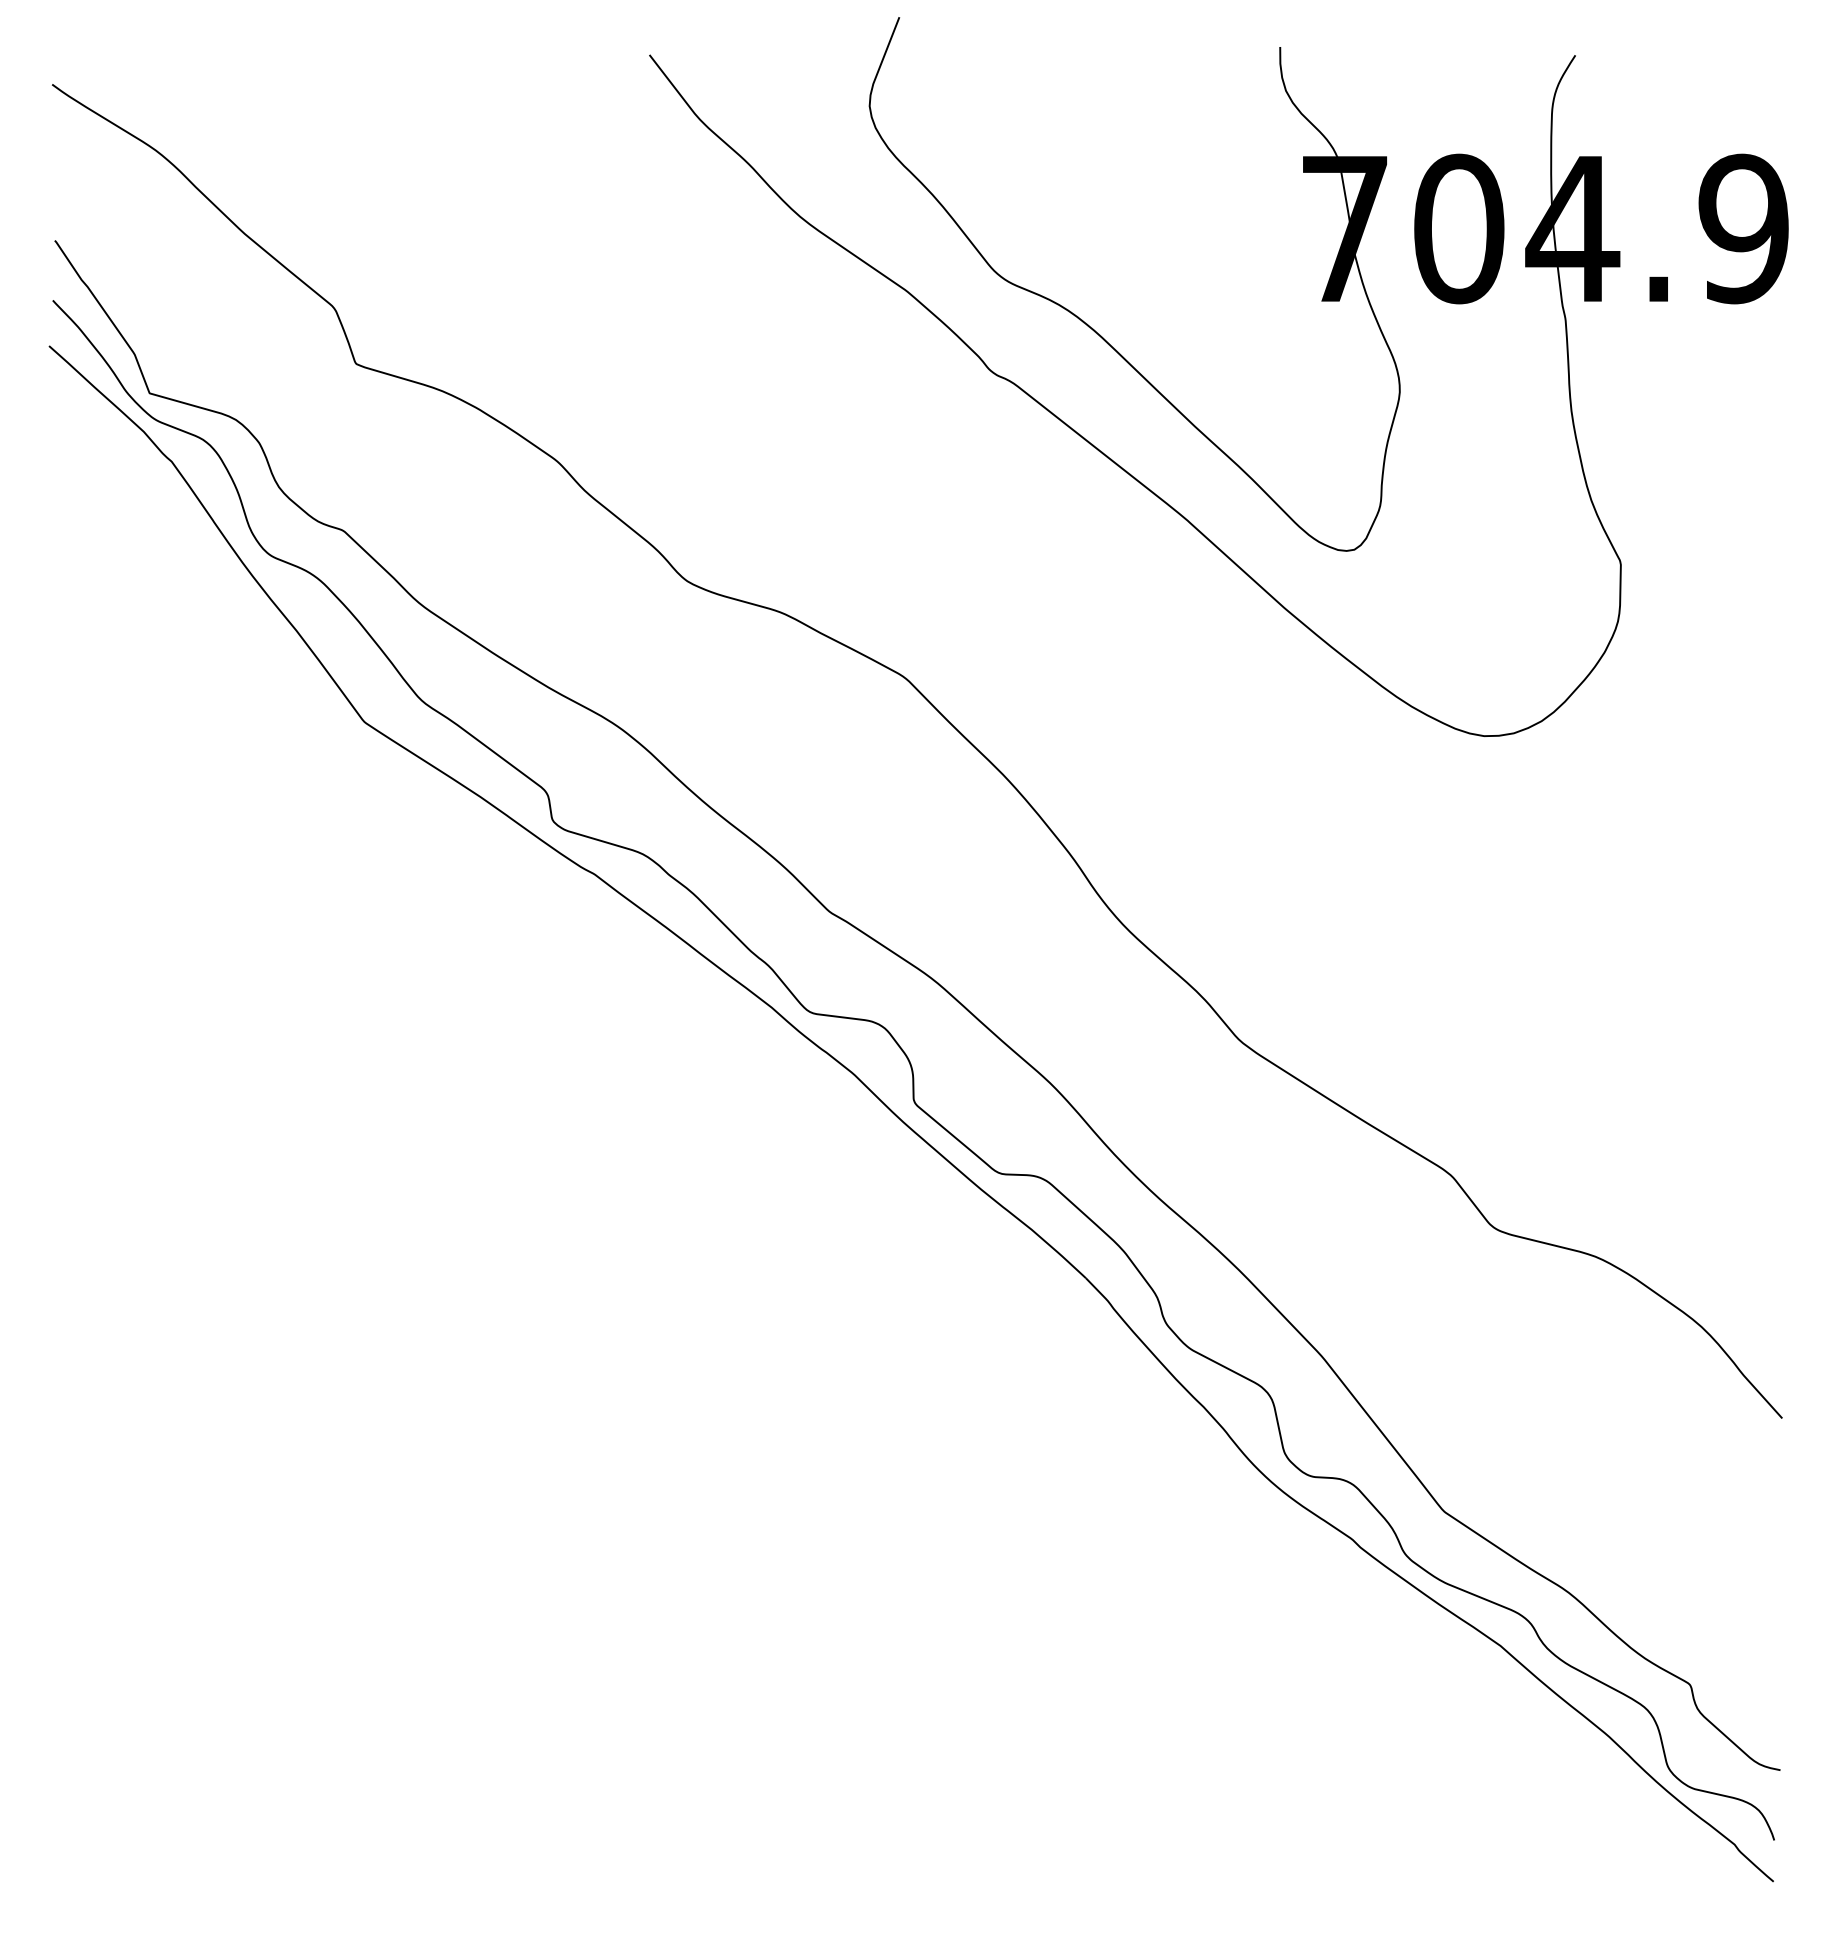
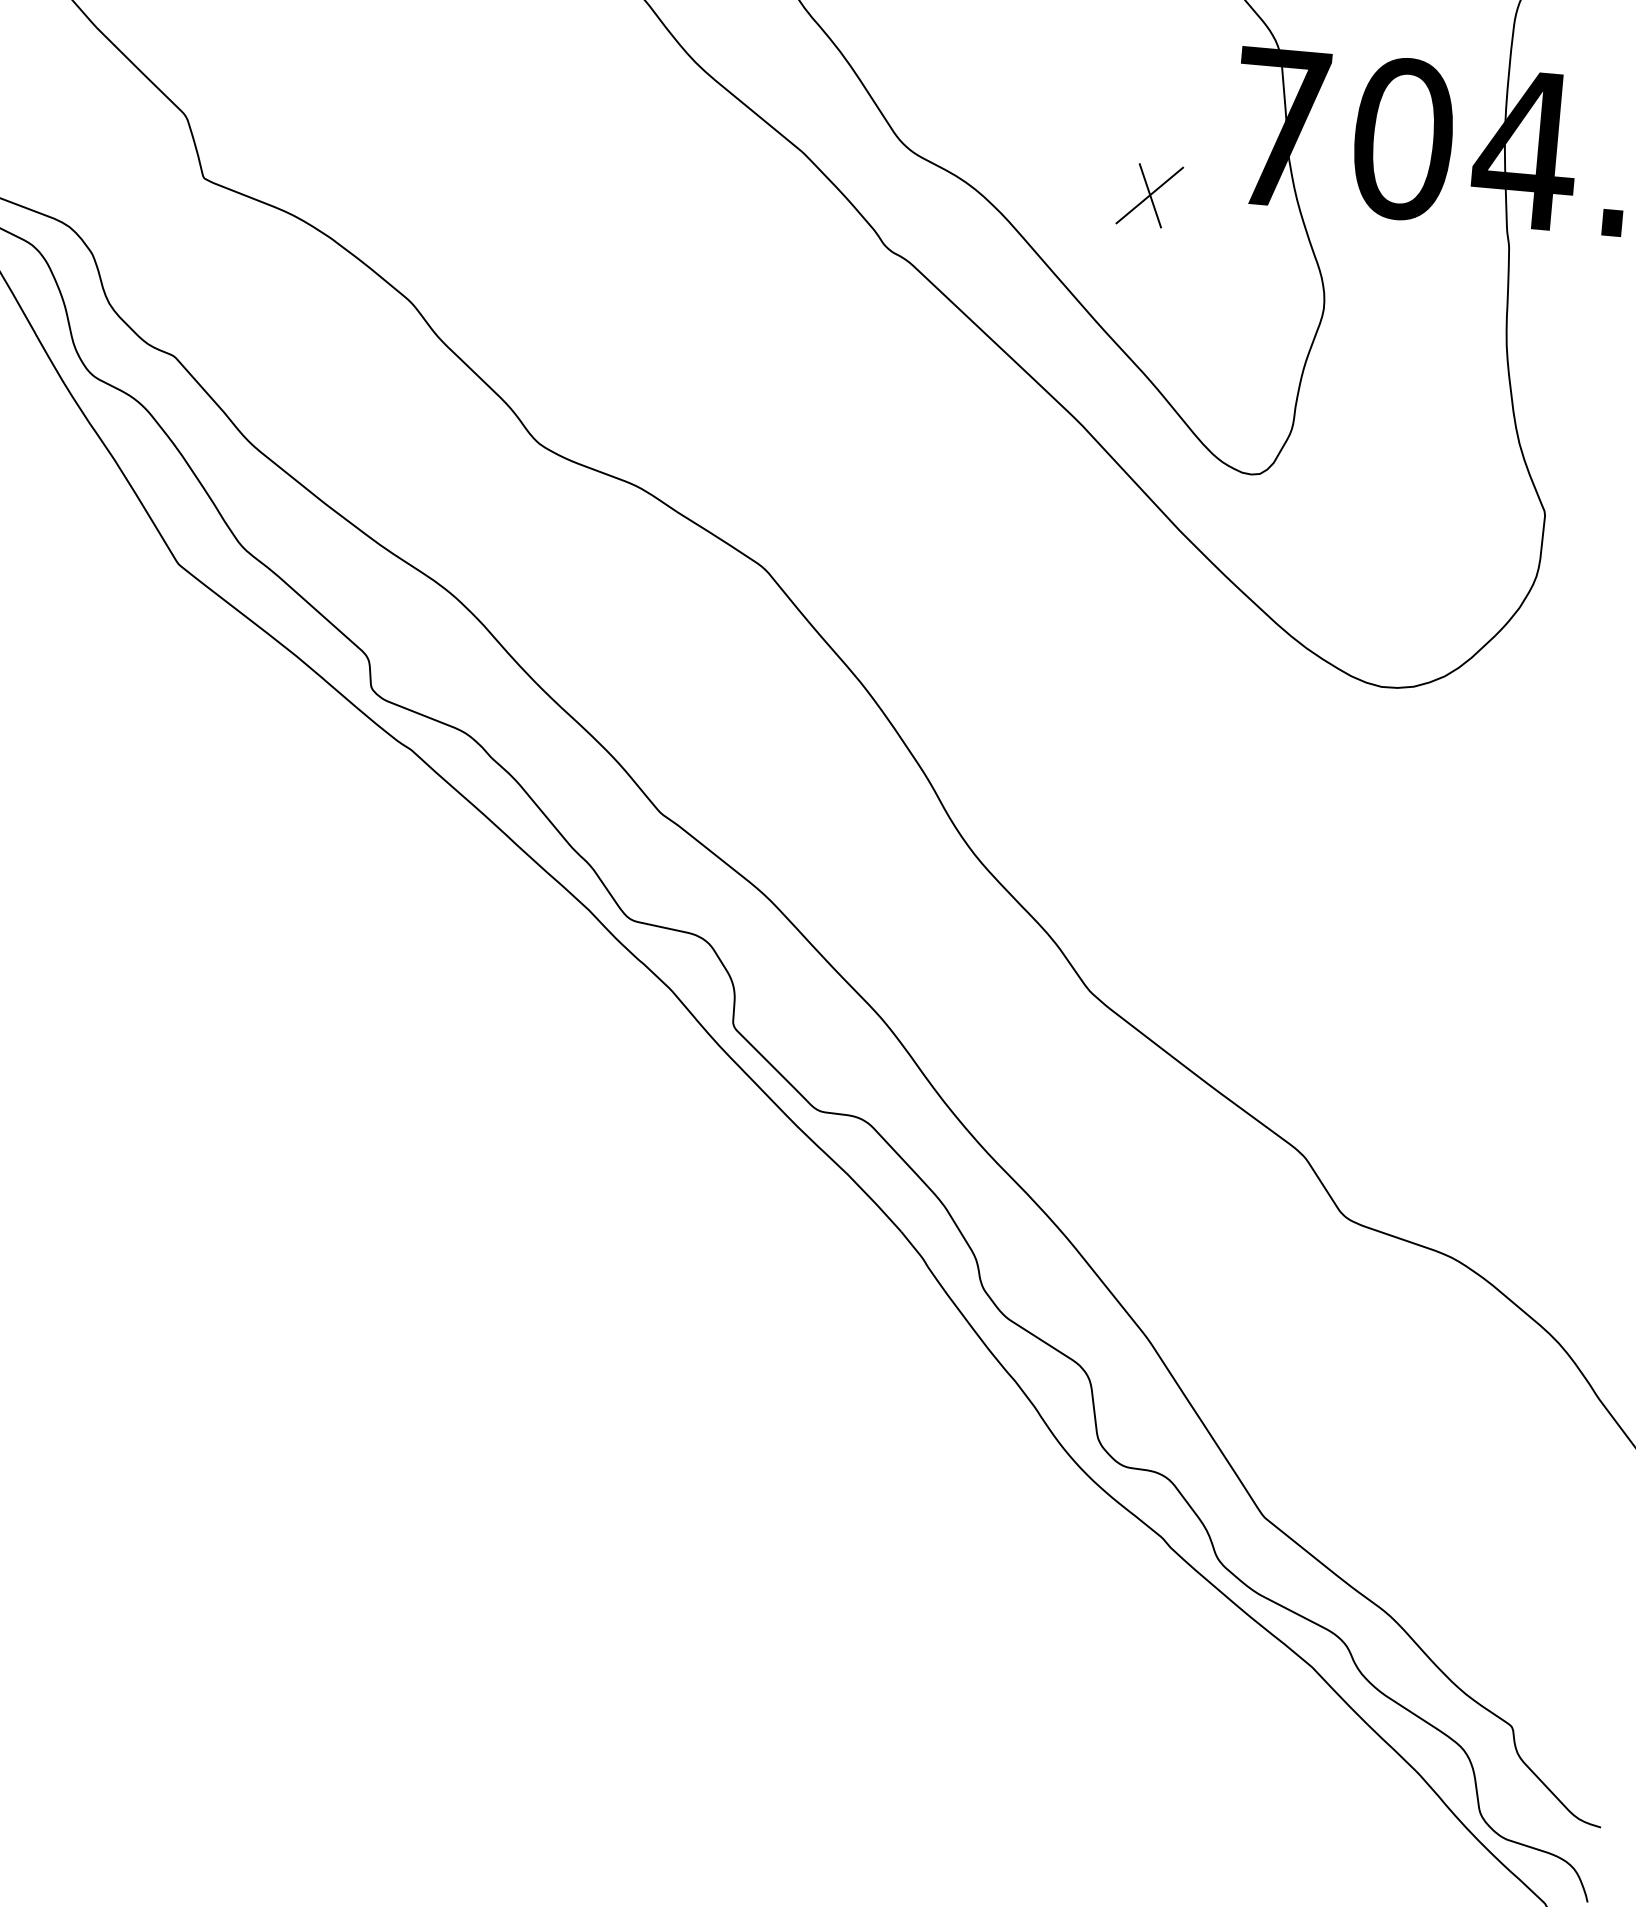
part: (1229, 301) -> (1149, 194), added

